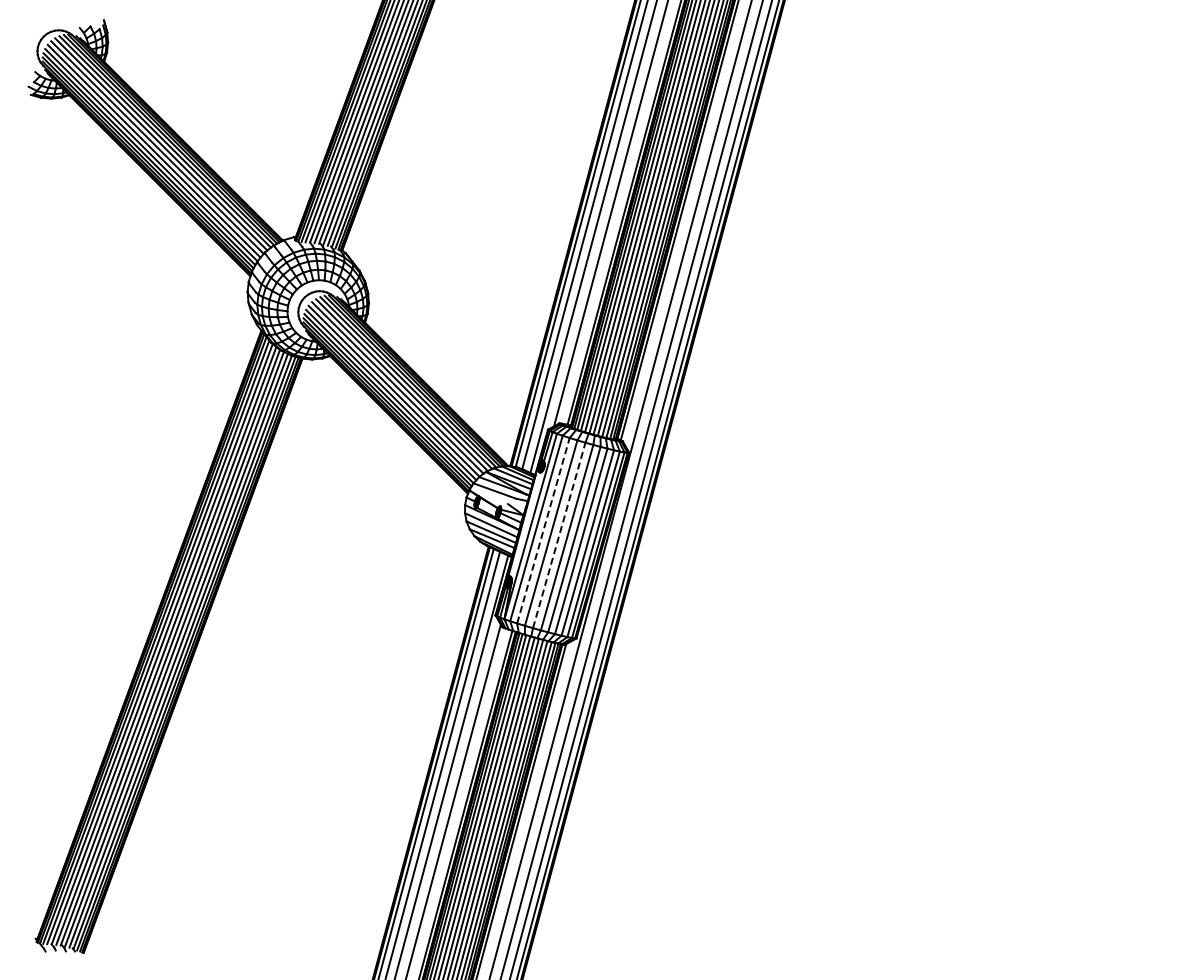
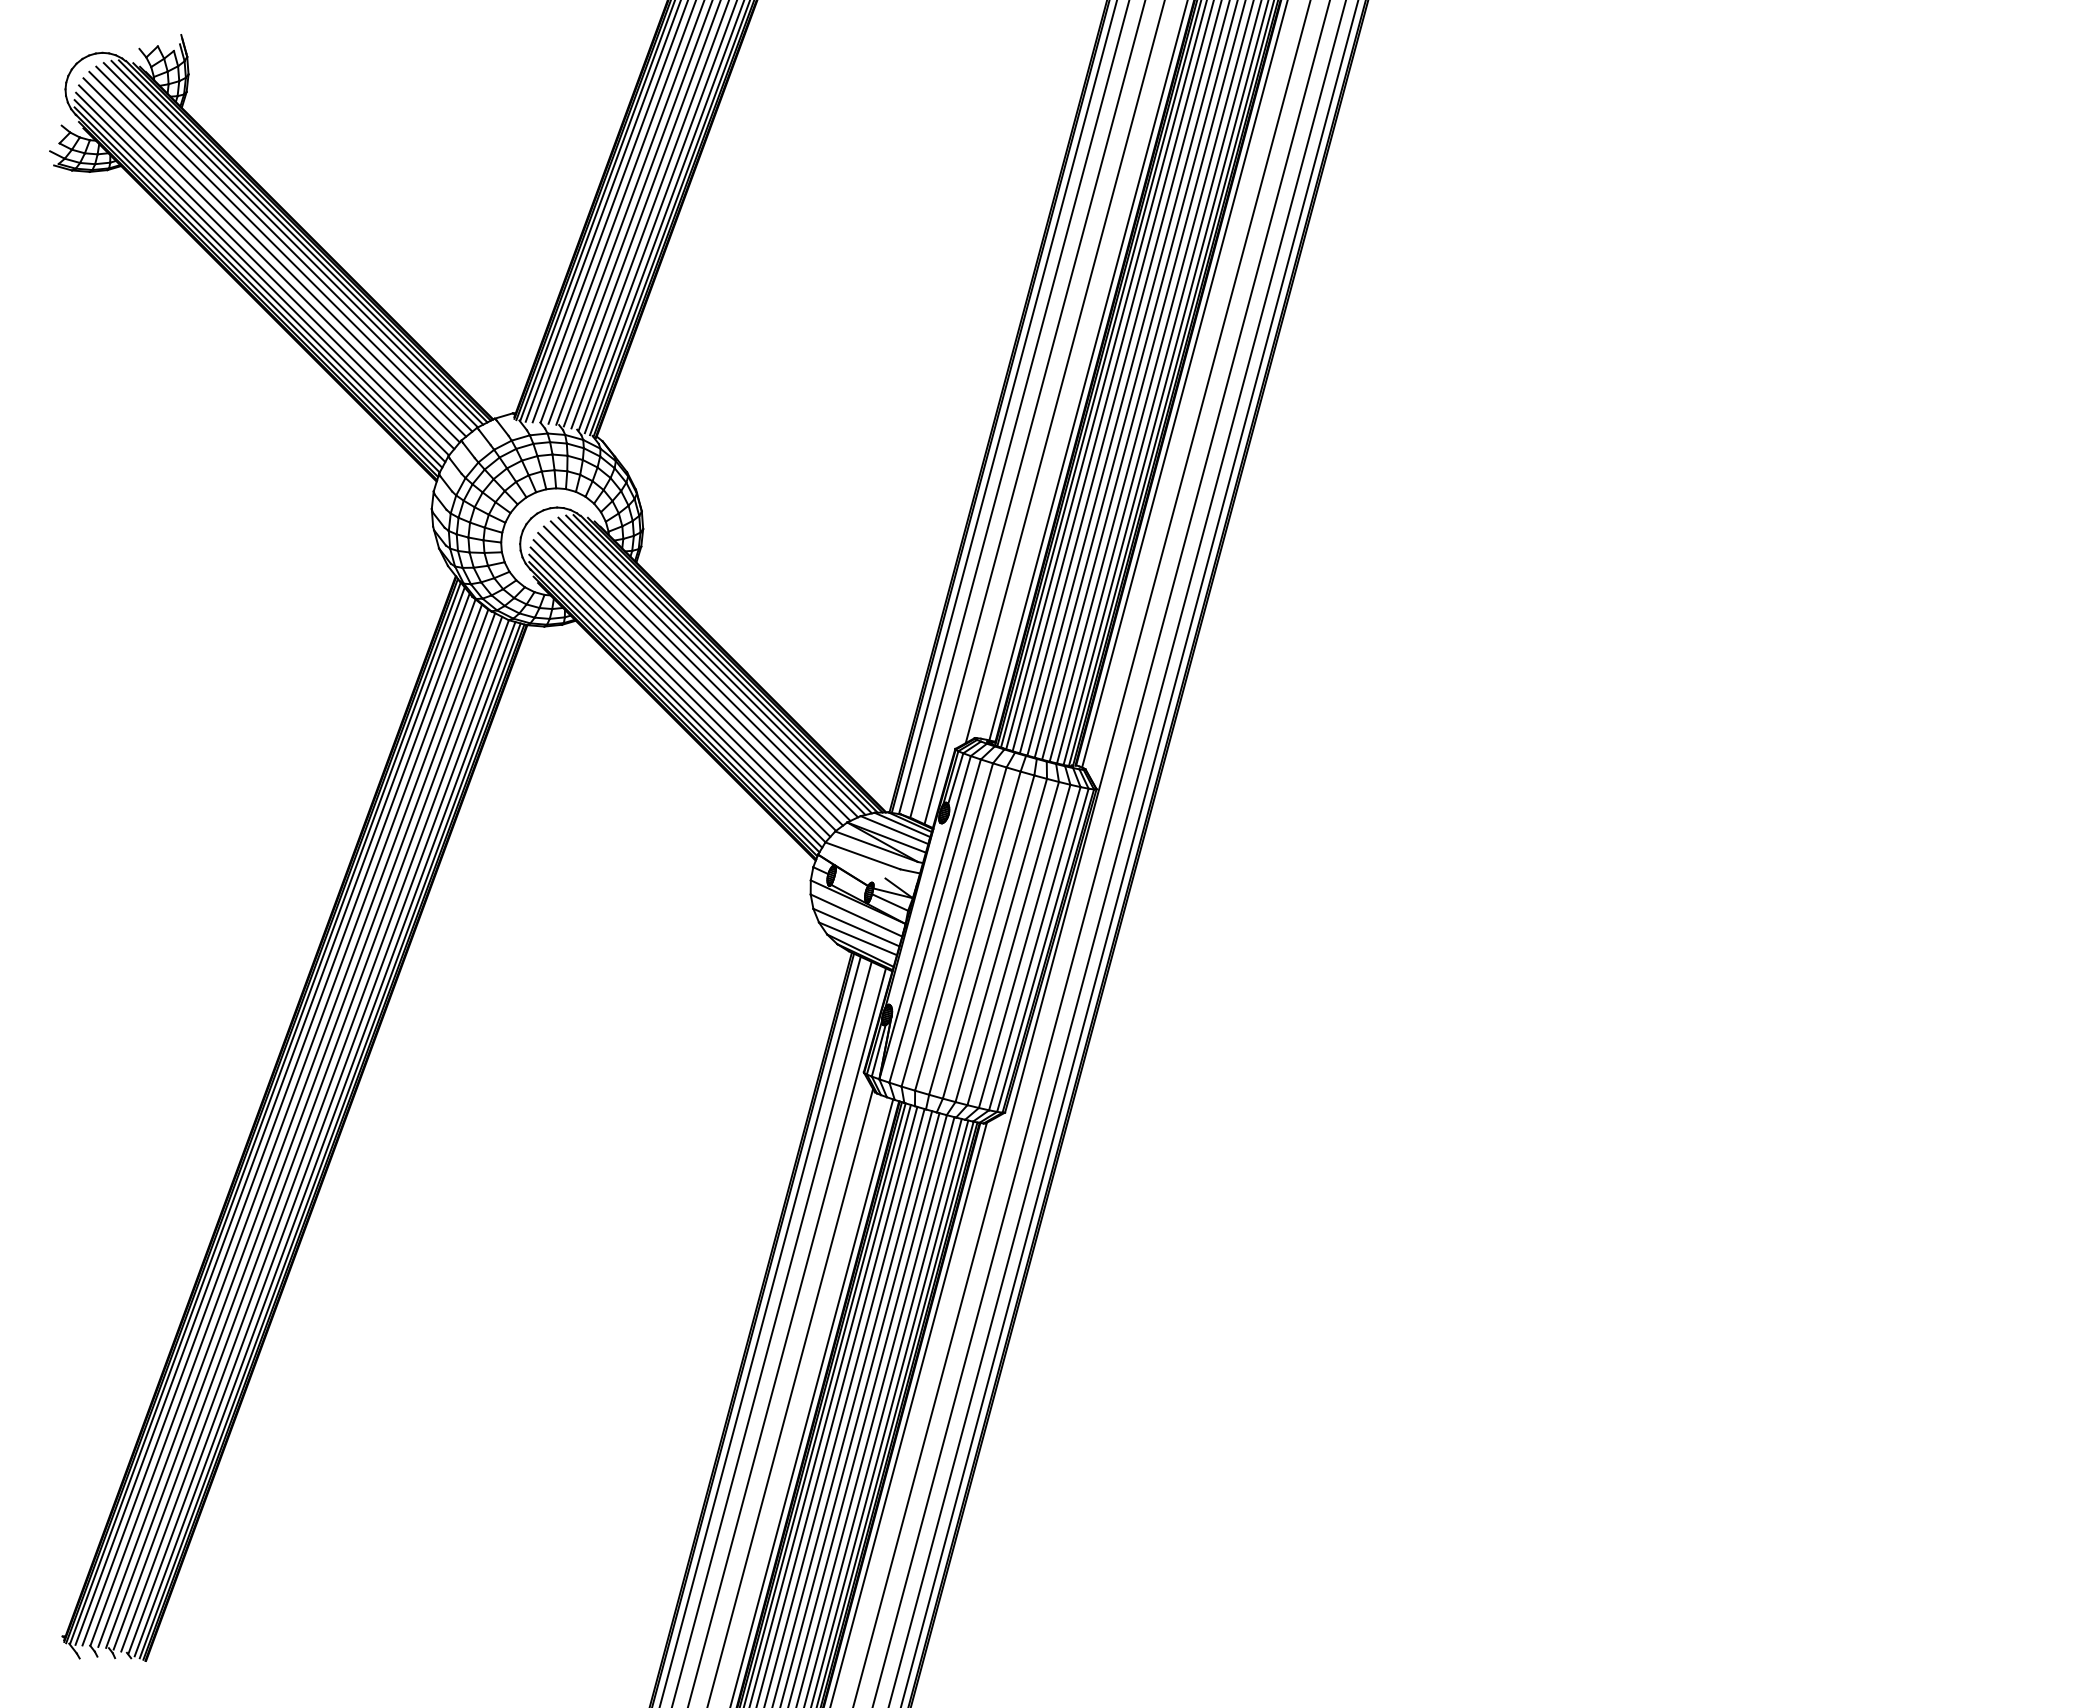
line: (543, 530) -> (947, 924), dashed -> solid
line: (559, 534) -> (975, 931), dashed -> solid

